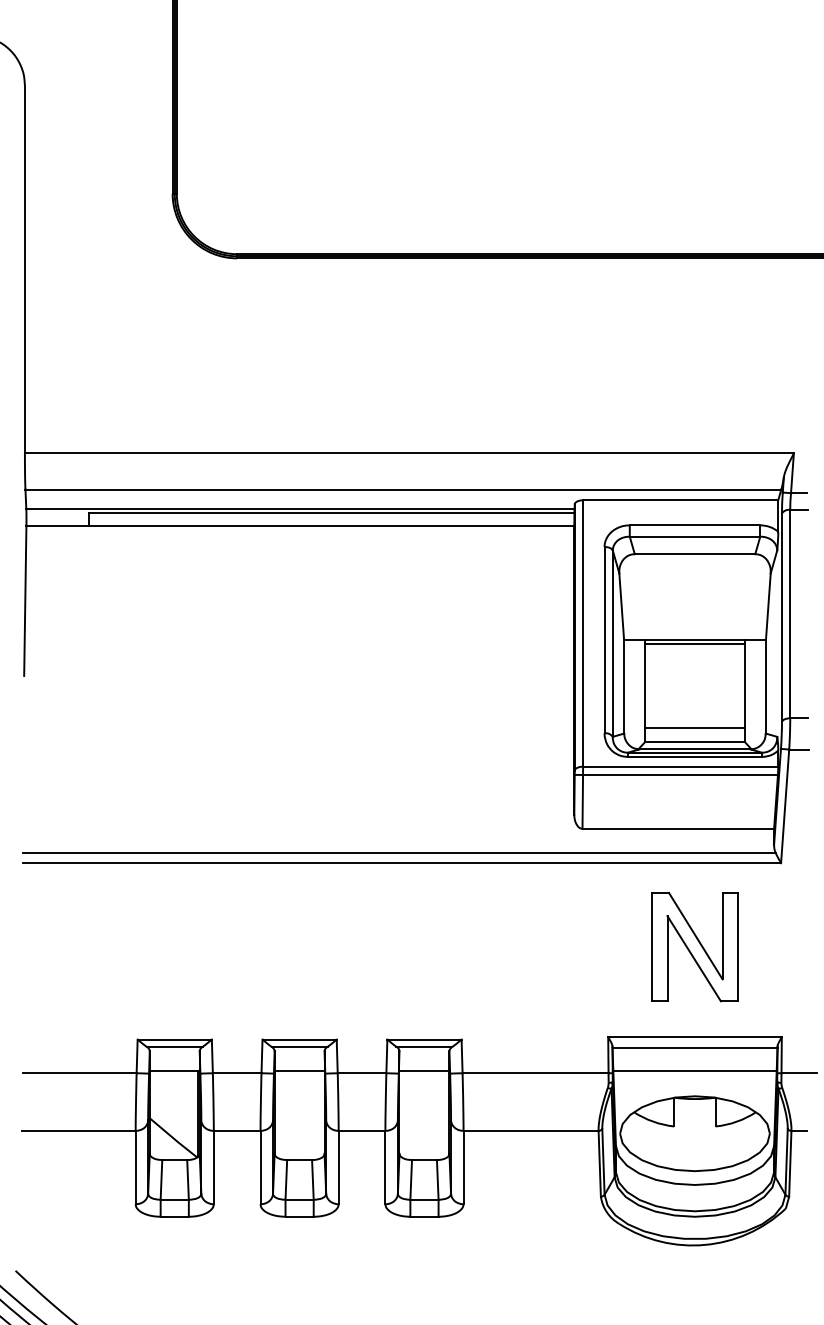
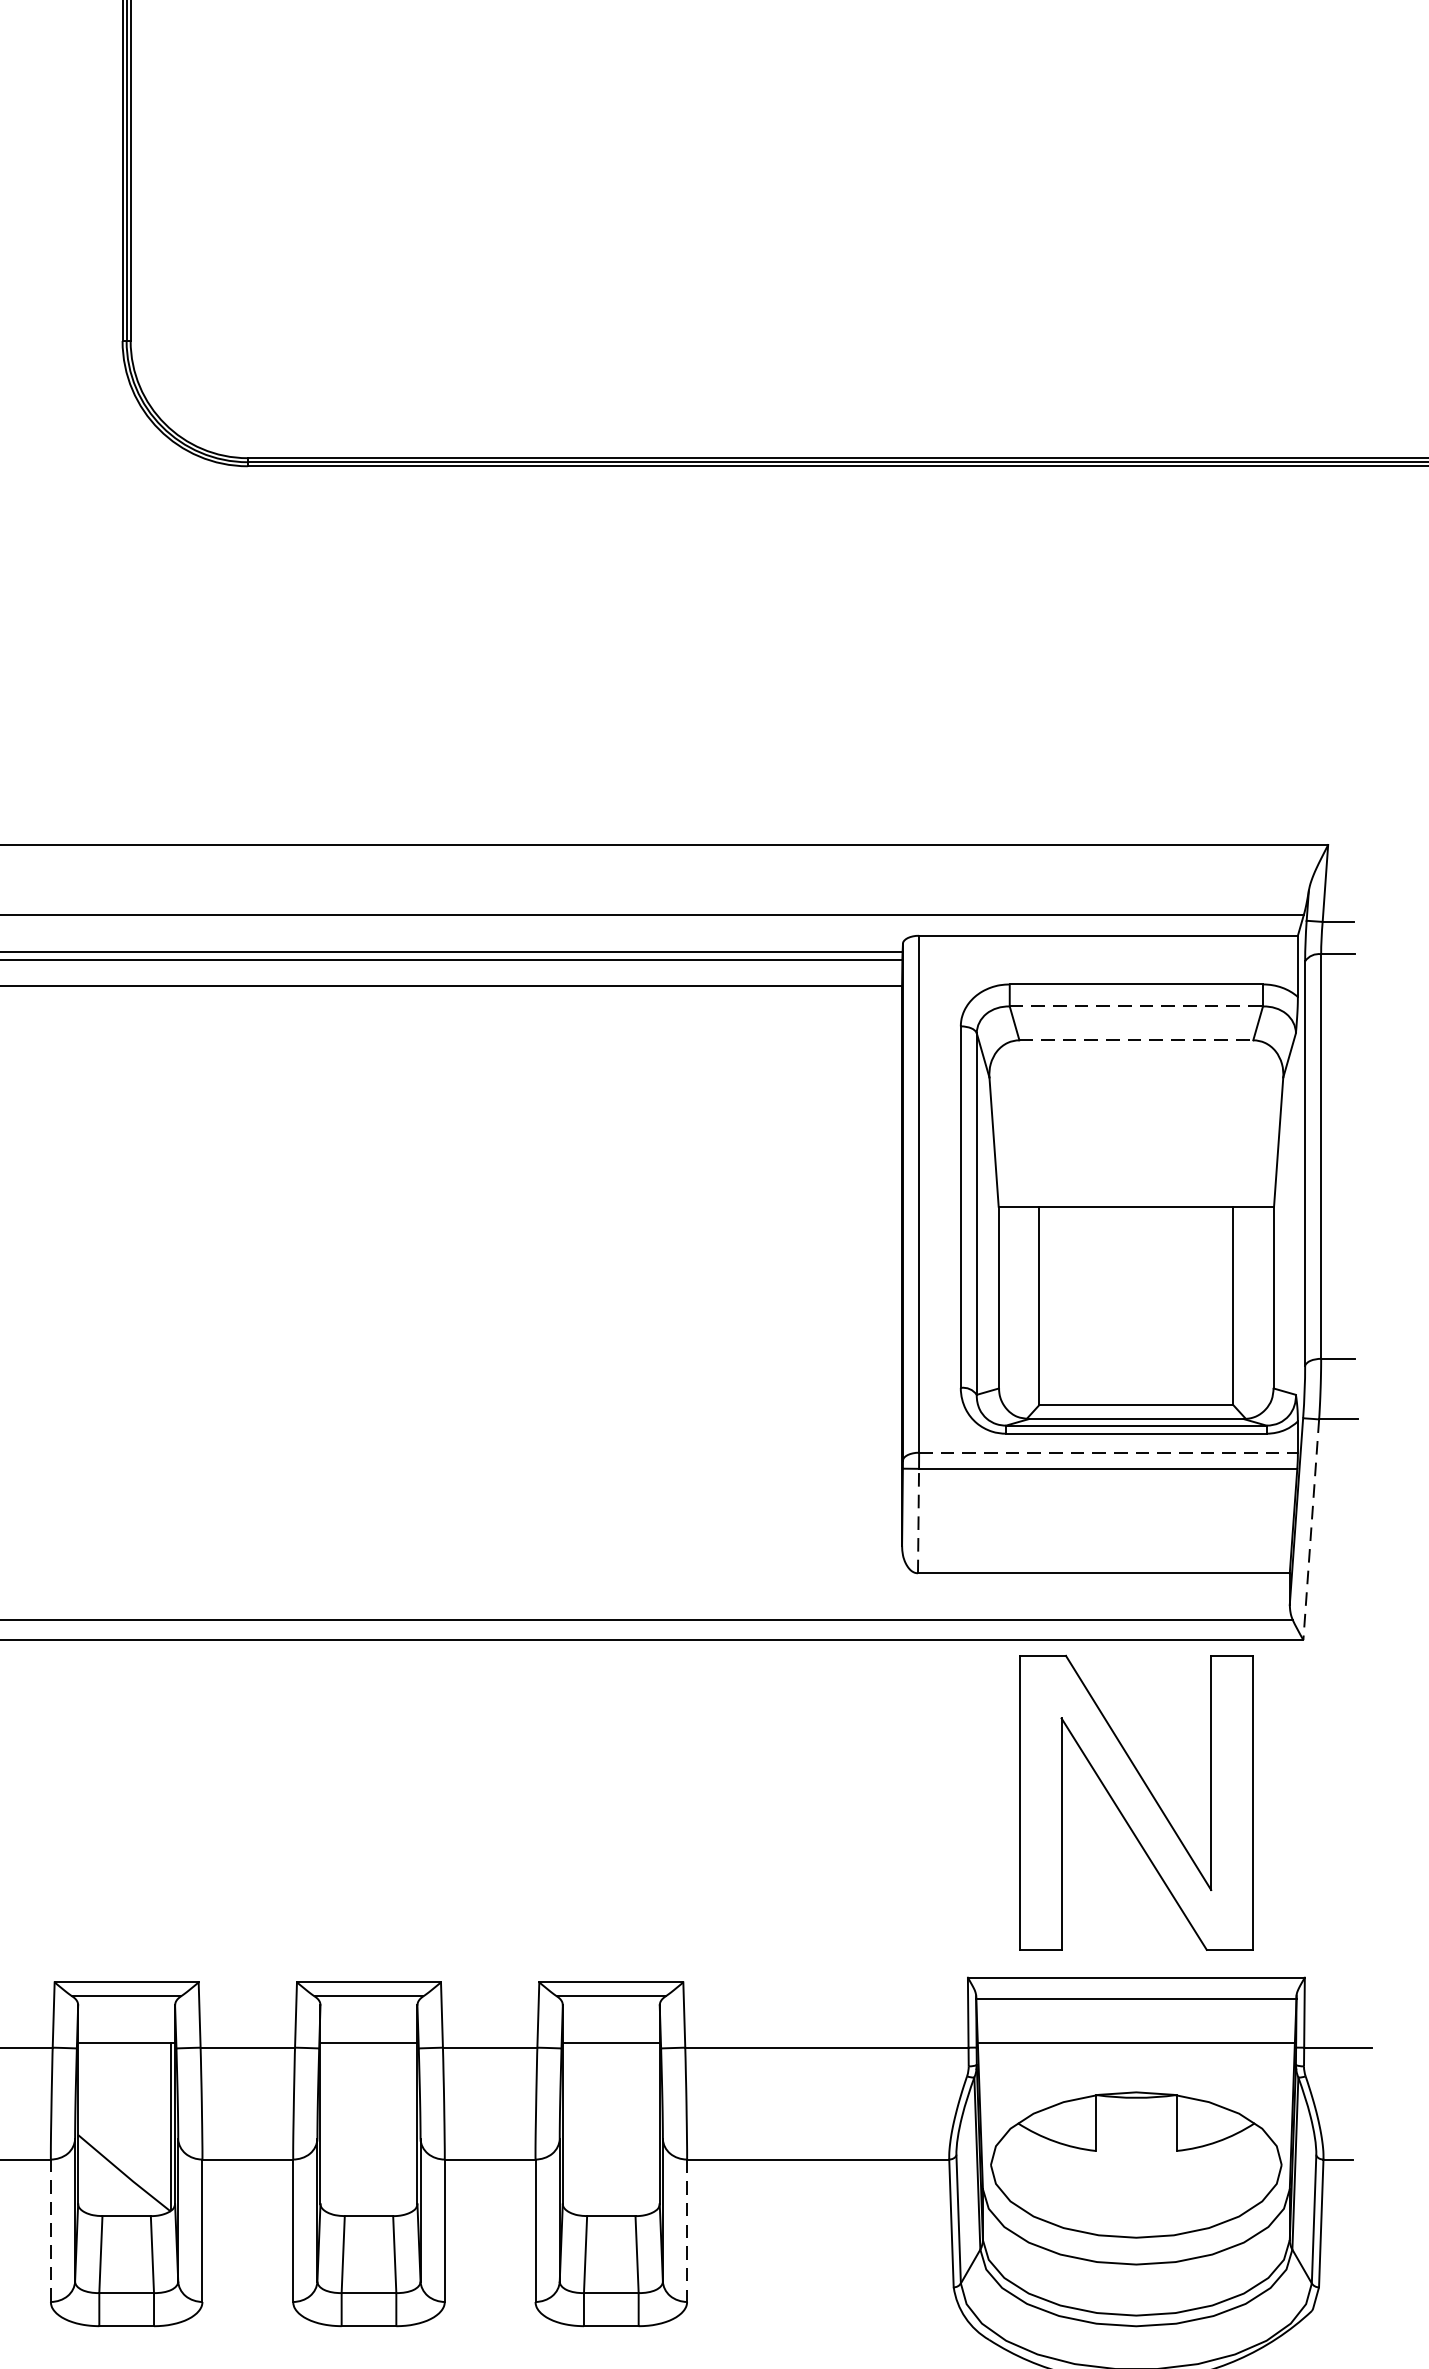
line: (695, 536) -> (1137, 1006), solid -> dashed
line: (695, 554) -> (1137, 1040), solid -> dashed
line: (694, 644) -> (1135, 1215), removed
line: (694, 727) -> (1135, 1376), removed
line: (680, 766) -> (1108, 1452), solid -> dashed
line: (582, 801) -> (917, 1520), solid -> dashed
line: (785, 806) -> (1311, 1530), solid -> dashed
part: (694, 947) -> (1135, 1803), size x1.4
line: (135, 1167) -> (50, 2230), solid -> dashed
line: (463, 1167) -> (687, 2230), solid -> dashed

